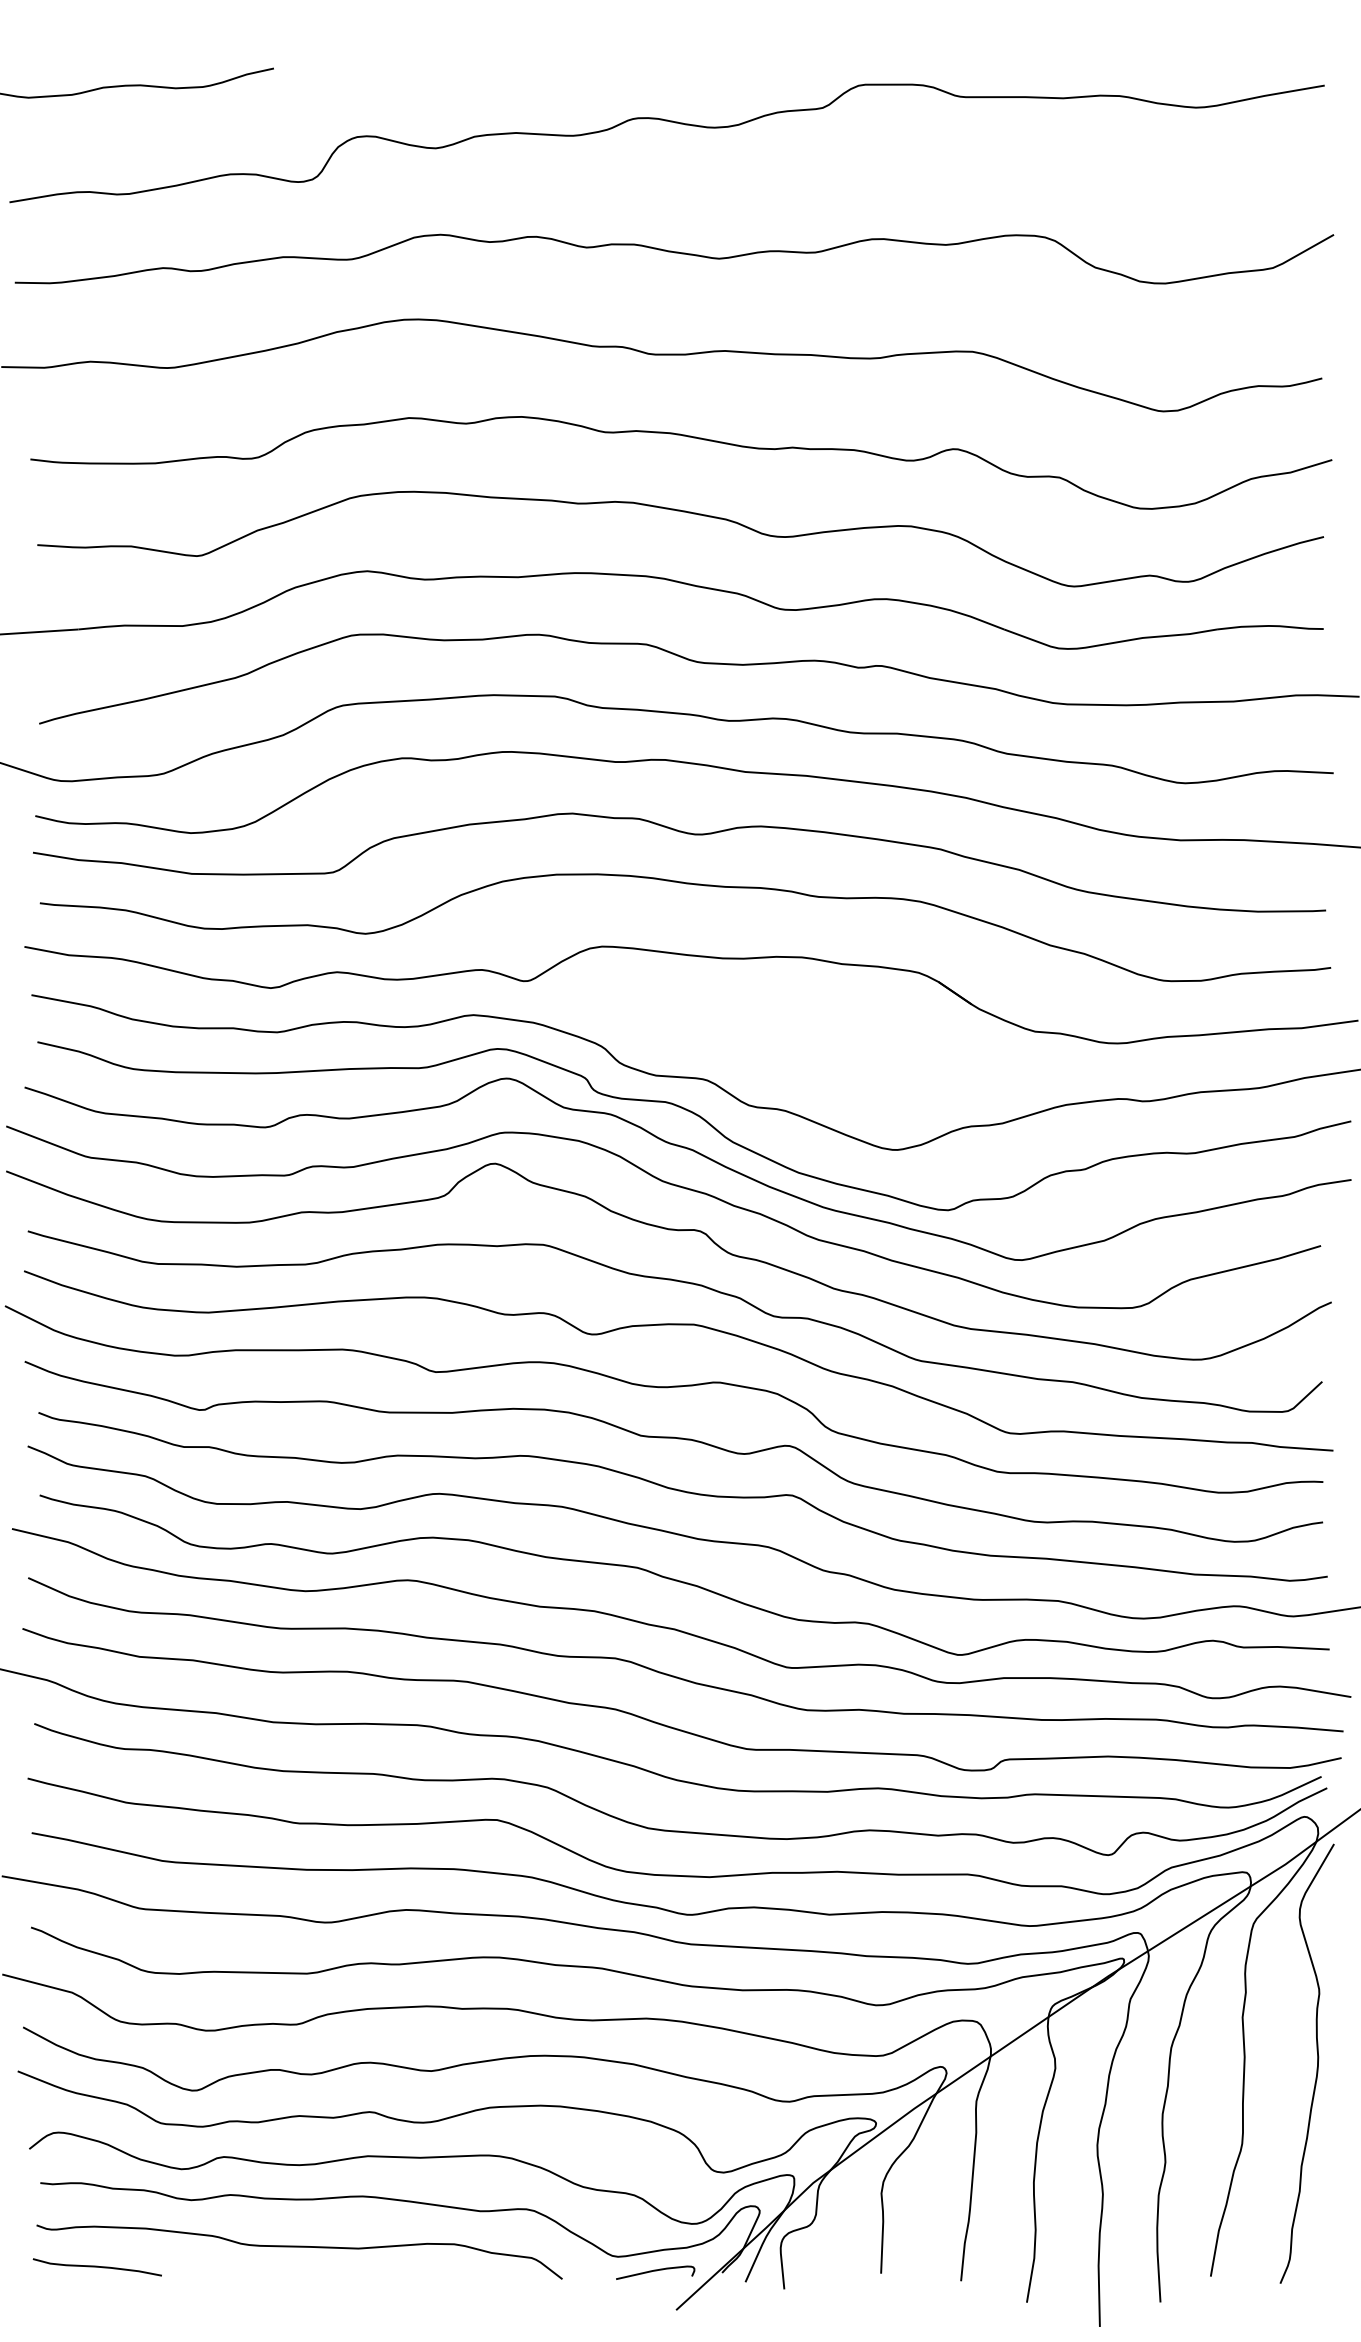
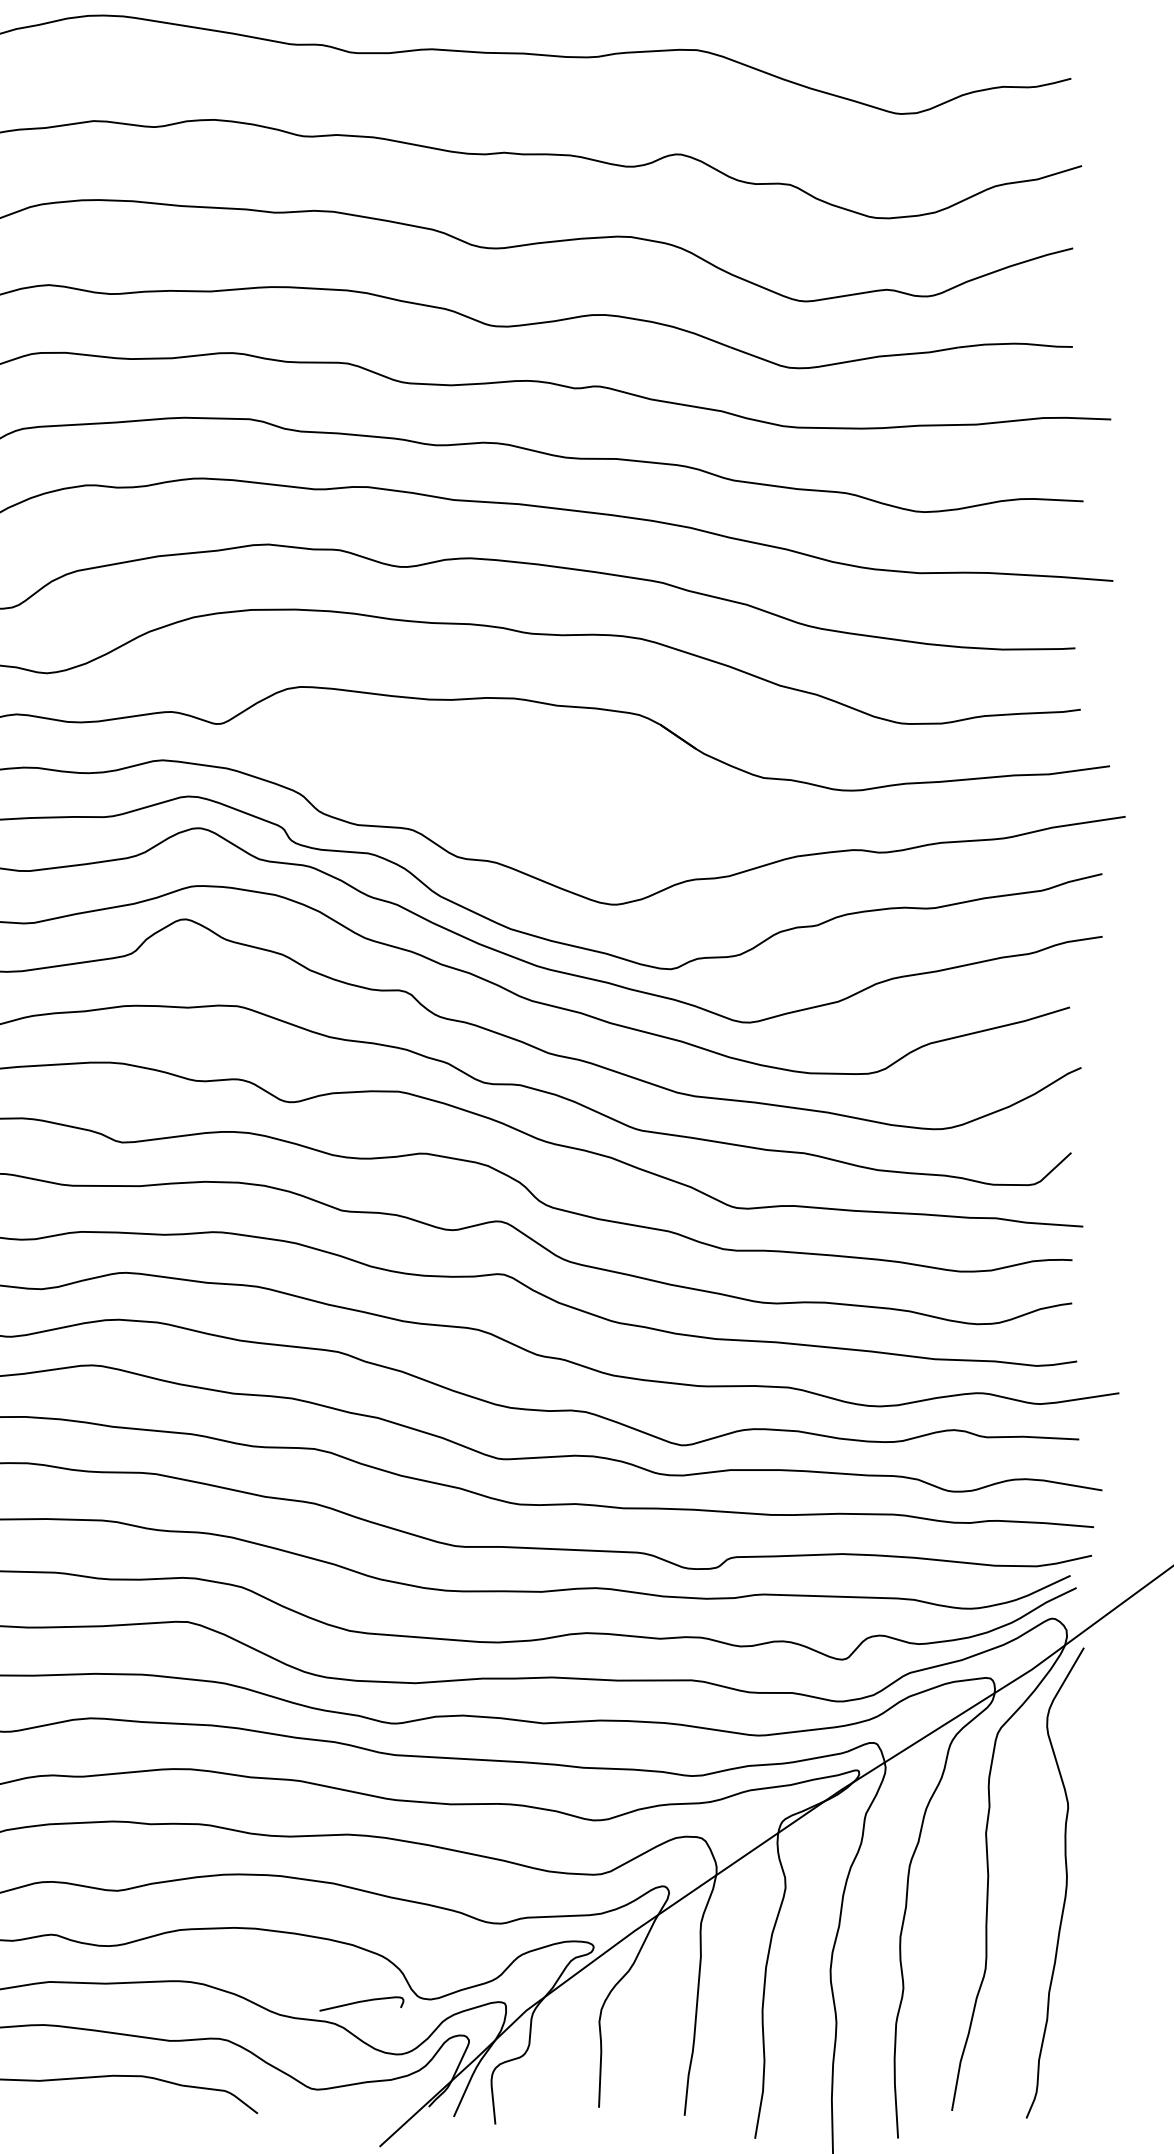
curve: (655, 2271) -> (361, 2002), moved

